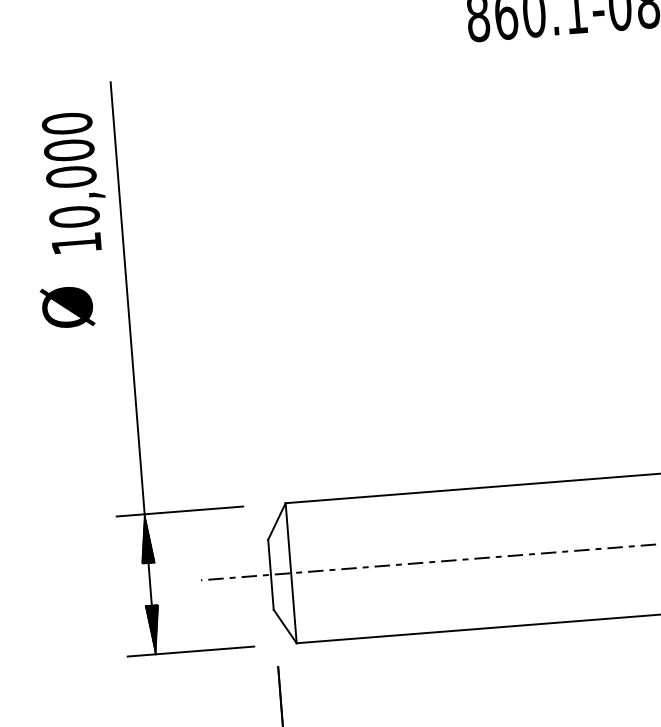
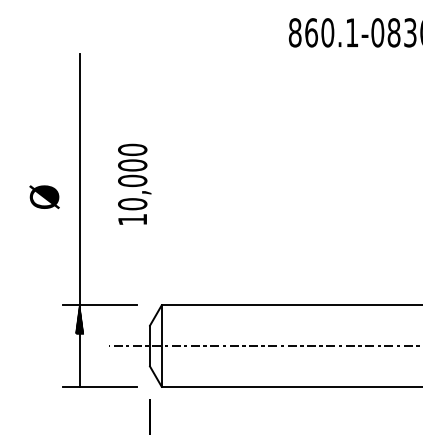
text: (74, 181) -> (134, 183), moved
text: (67, 306) -> (44, 196), moved
hatch: (153, 629) -> (79, 372), removed

